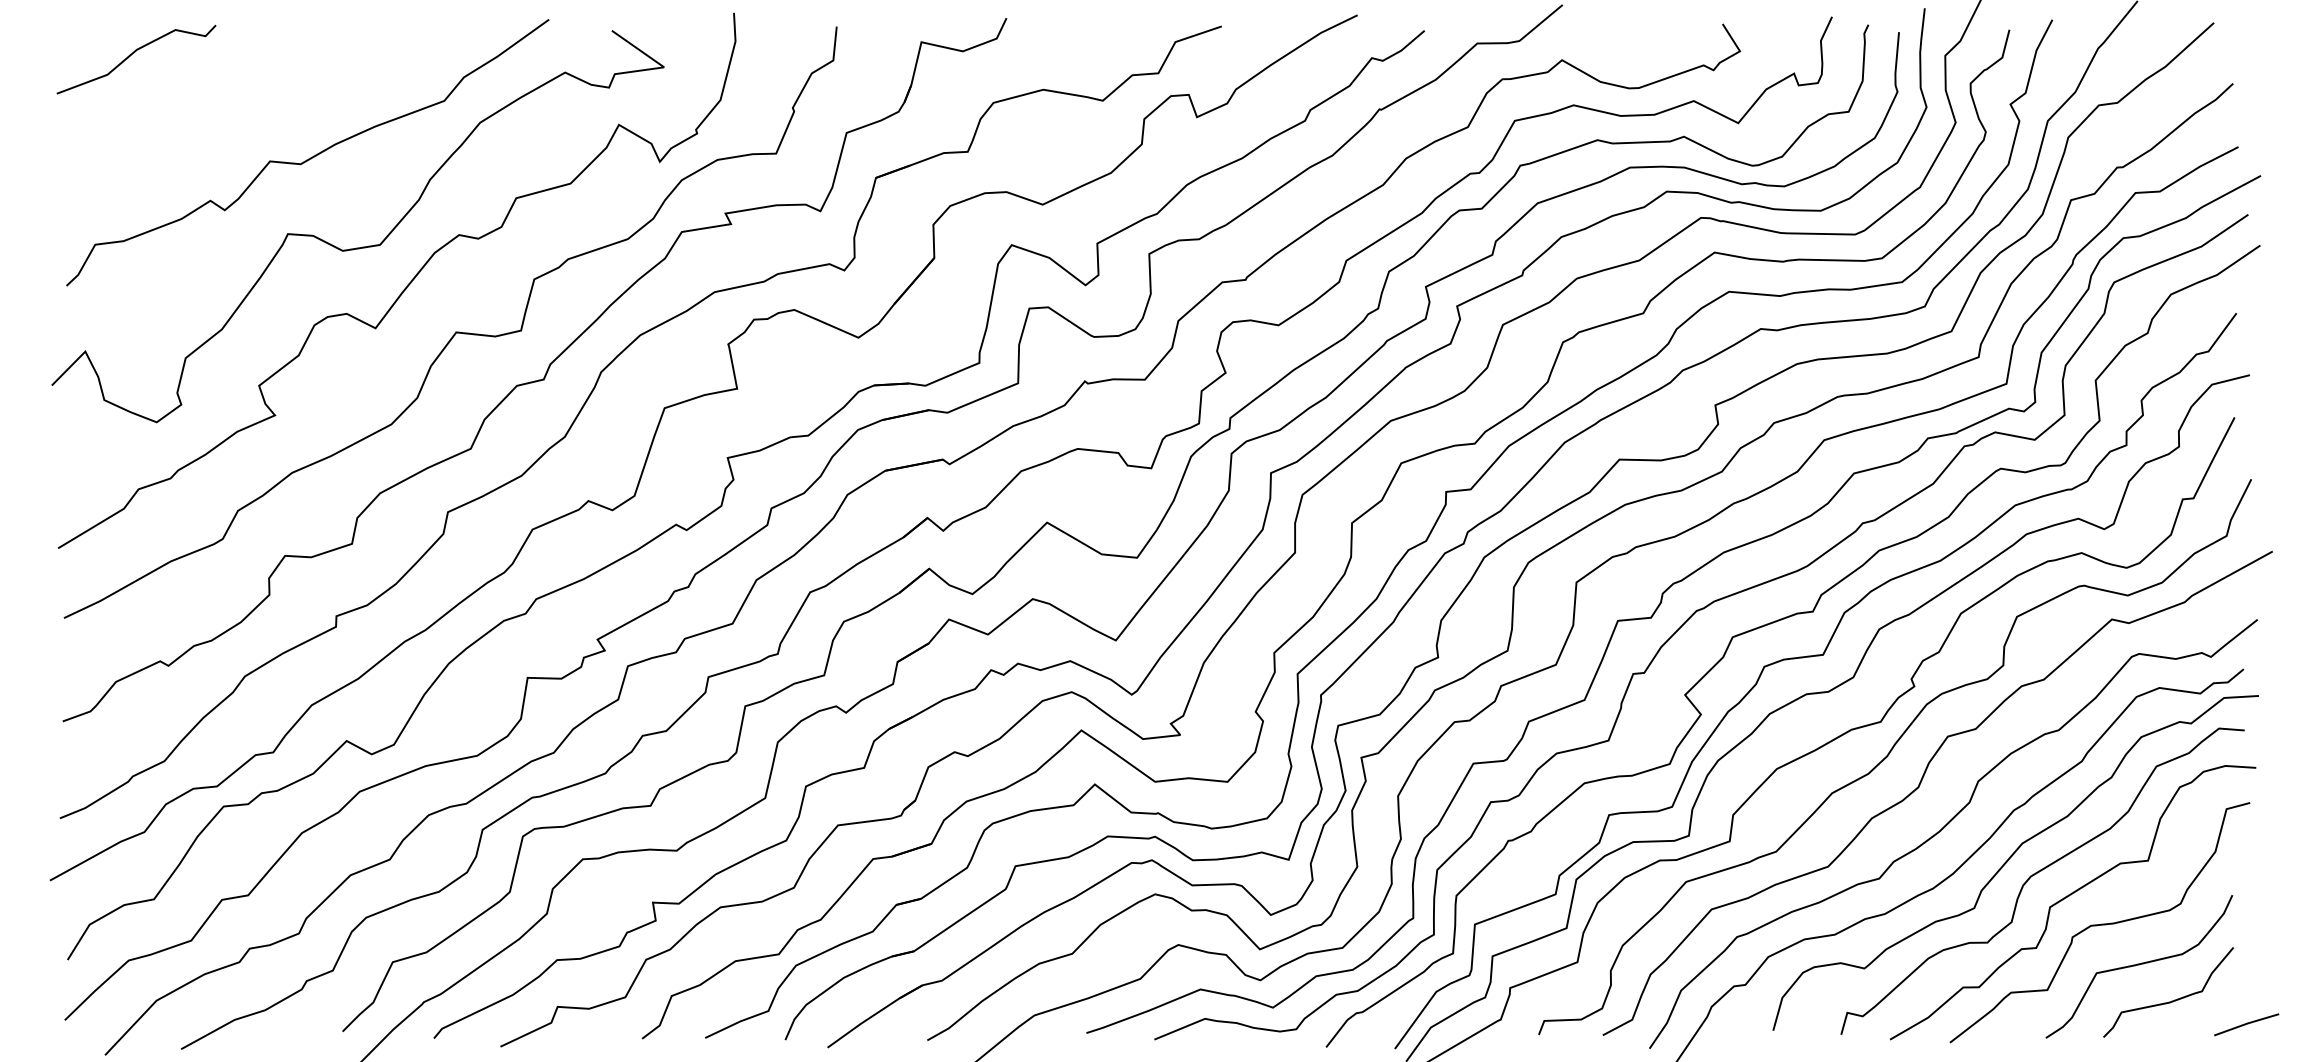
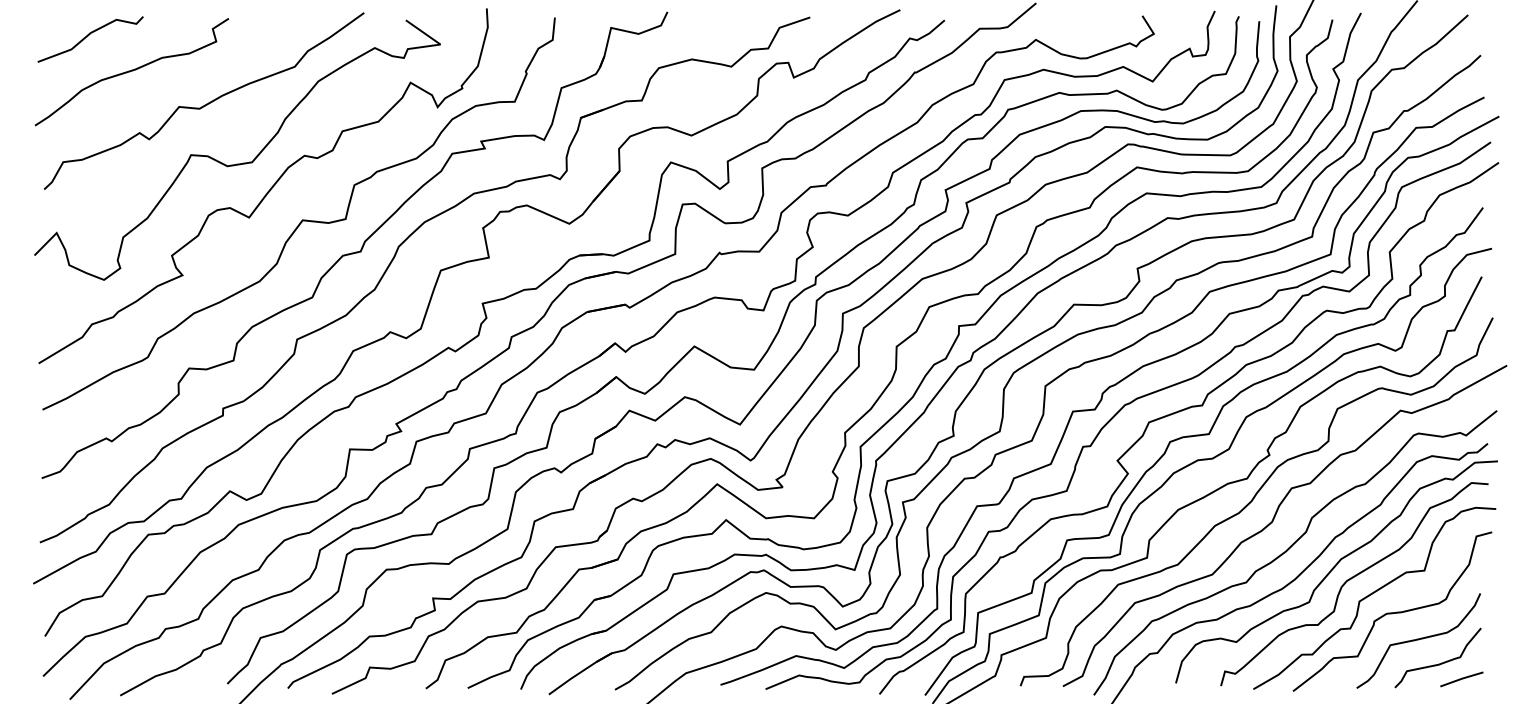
curve: (198, 107) -> (131, 71), added
line: (2246, 1024) -> (1461, 679), moved

